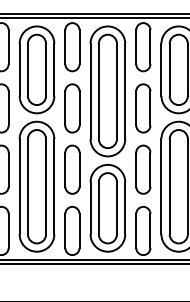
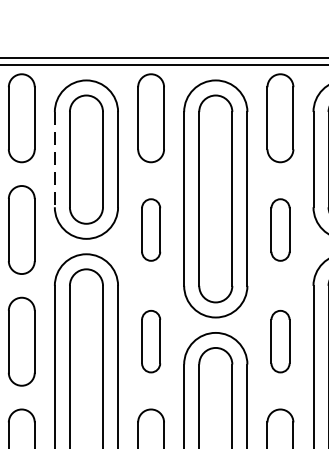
line: (19, 70) -> (54, 160), solid -> dashed
part: (72, 108) -> (151, 230), size x0.7
part: (143, 108) -> (280, 230), size x0.7
part: (72, 169) -> (151, 341), size x0.7
part: (143, 169) -> (280, 341), size x0.7

